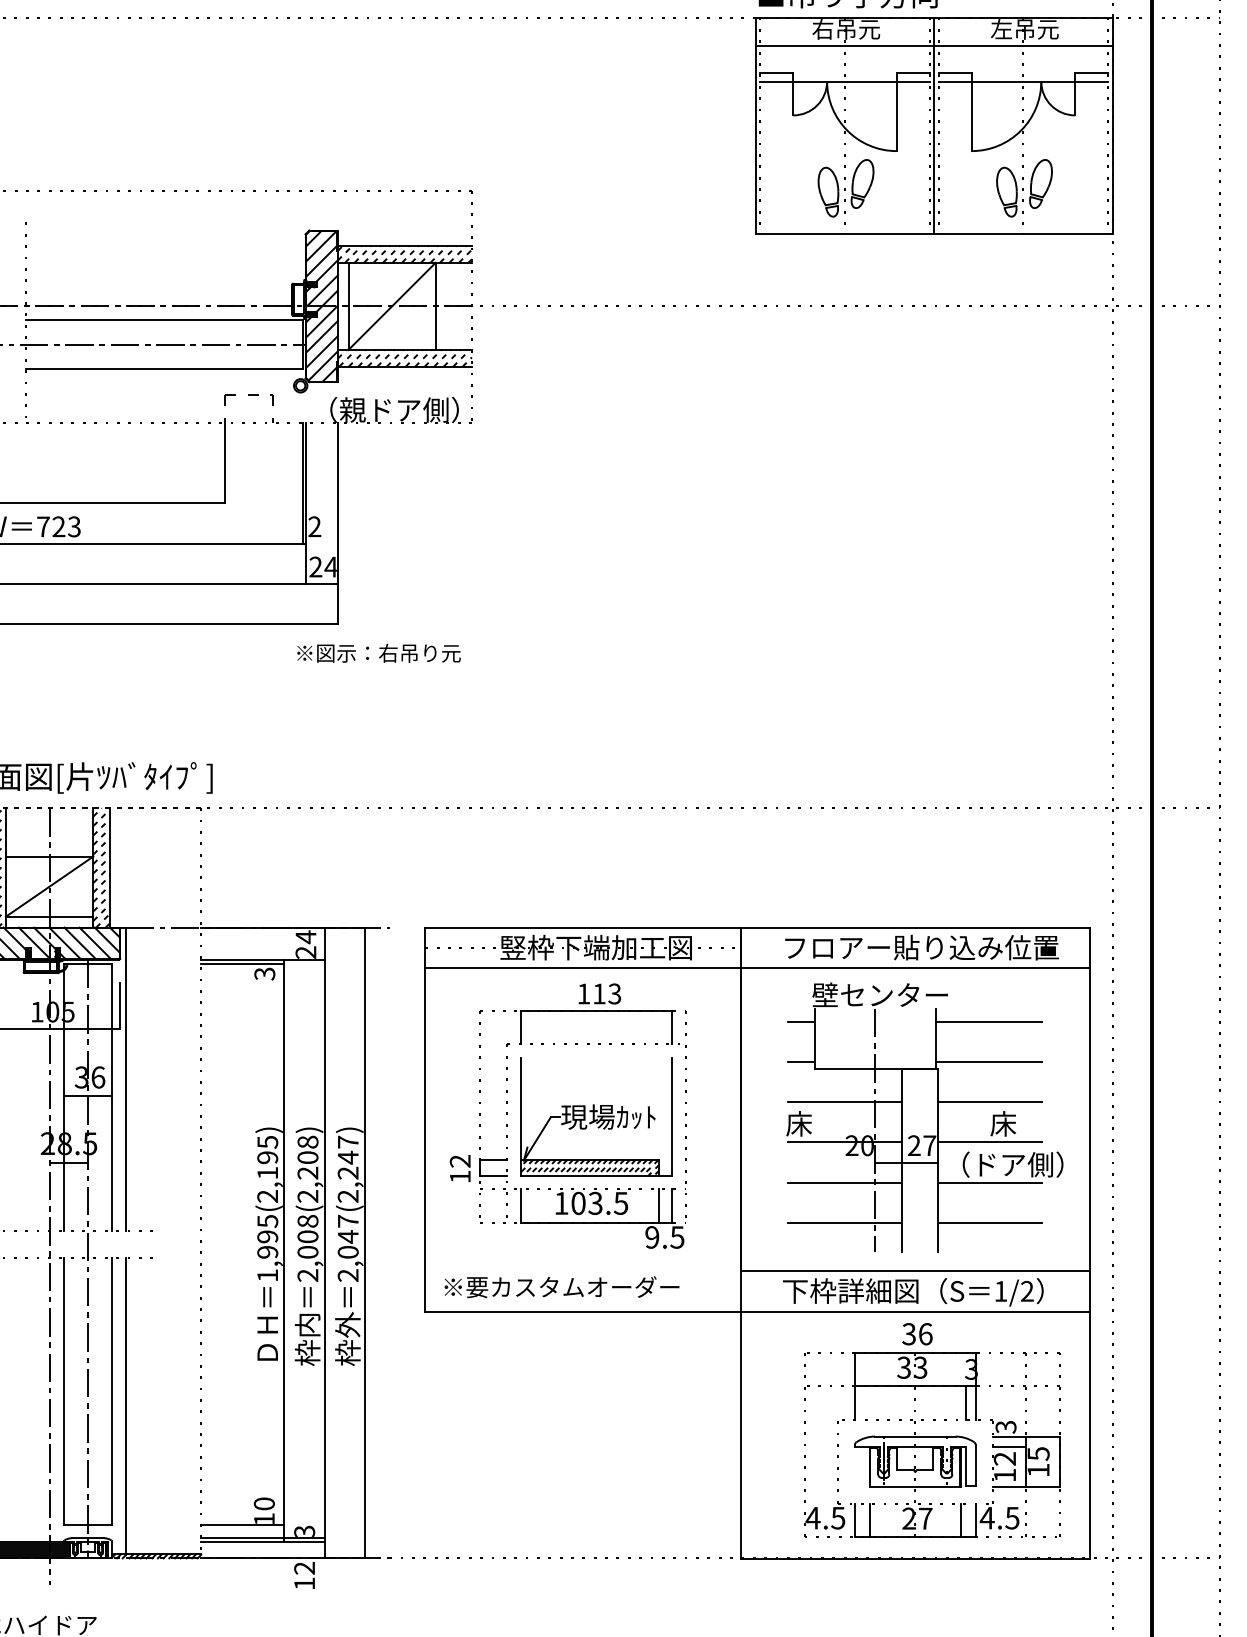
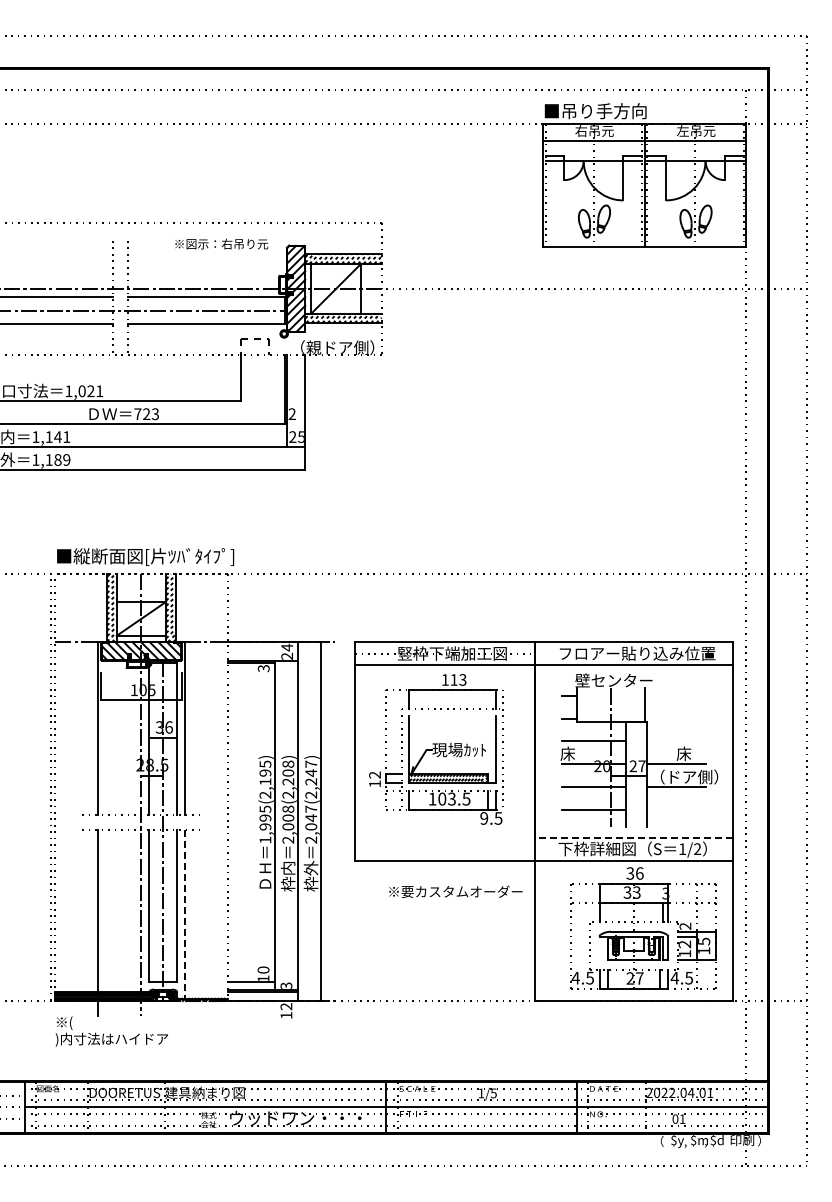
text: (329, 567) -> (300, 437), 24 -> 25
text: (378, 652) -> (221, 243), moved
line: (988, 1021) -> (675, 695), removed
line: (988, 1061) -> (675, 718), removed
line: (990, 1102) -> (676, 741), removed
line: (990, 1223) -> (676, 810), removed
line: (914, 1270) -> (633, 837), solid -> dashed
text: (561, 1286) -> (455, 891), moved
line: (125, 1406) -> (184, 914), solid -> dashed
text: (1006, 1425) -> (685, 925), 3 -> 2

